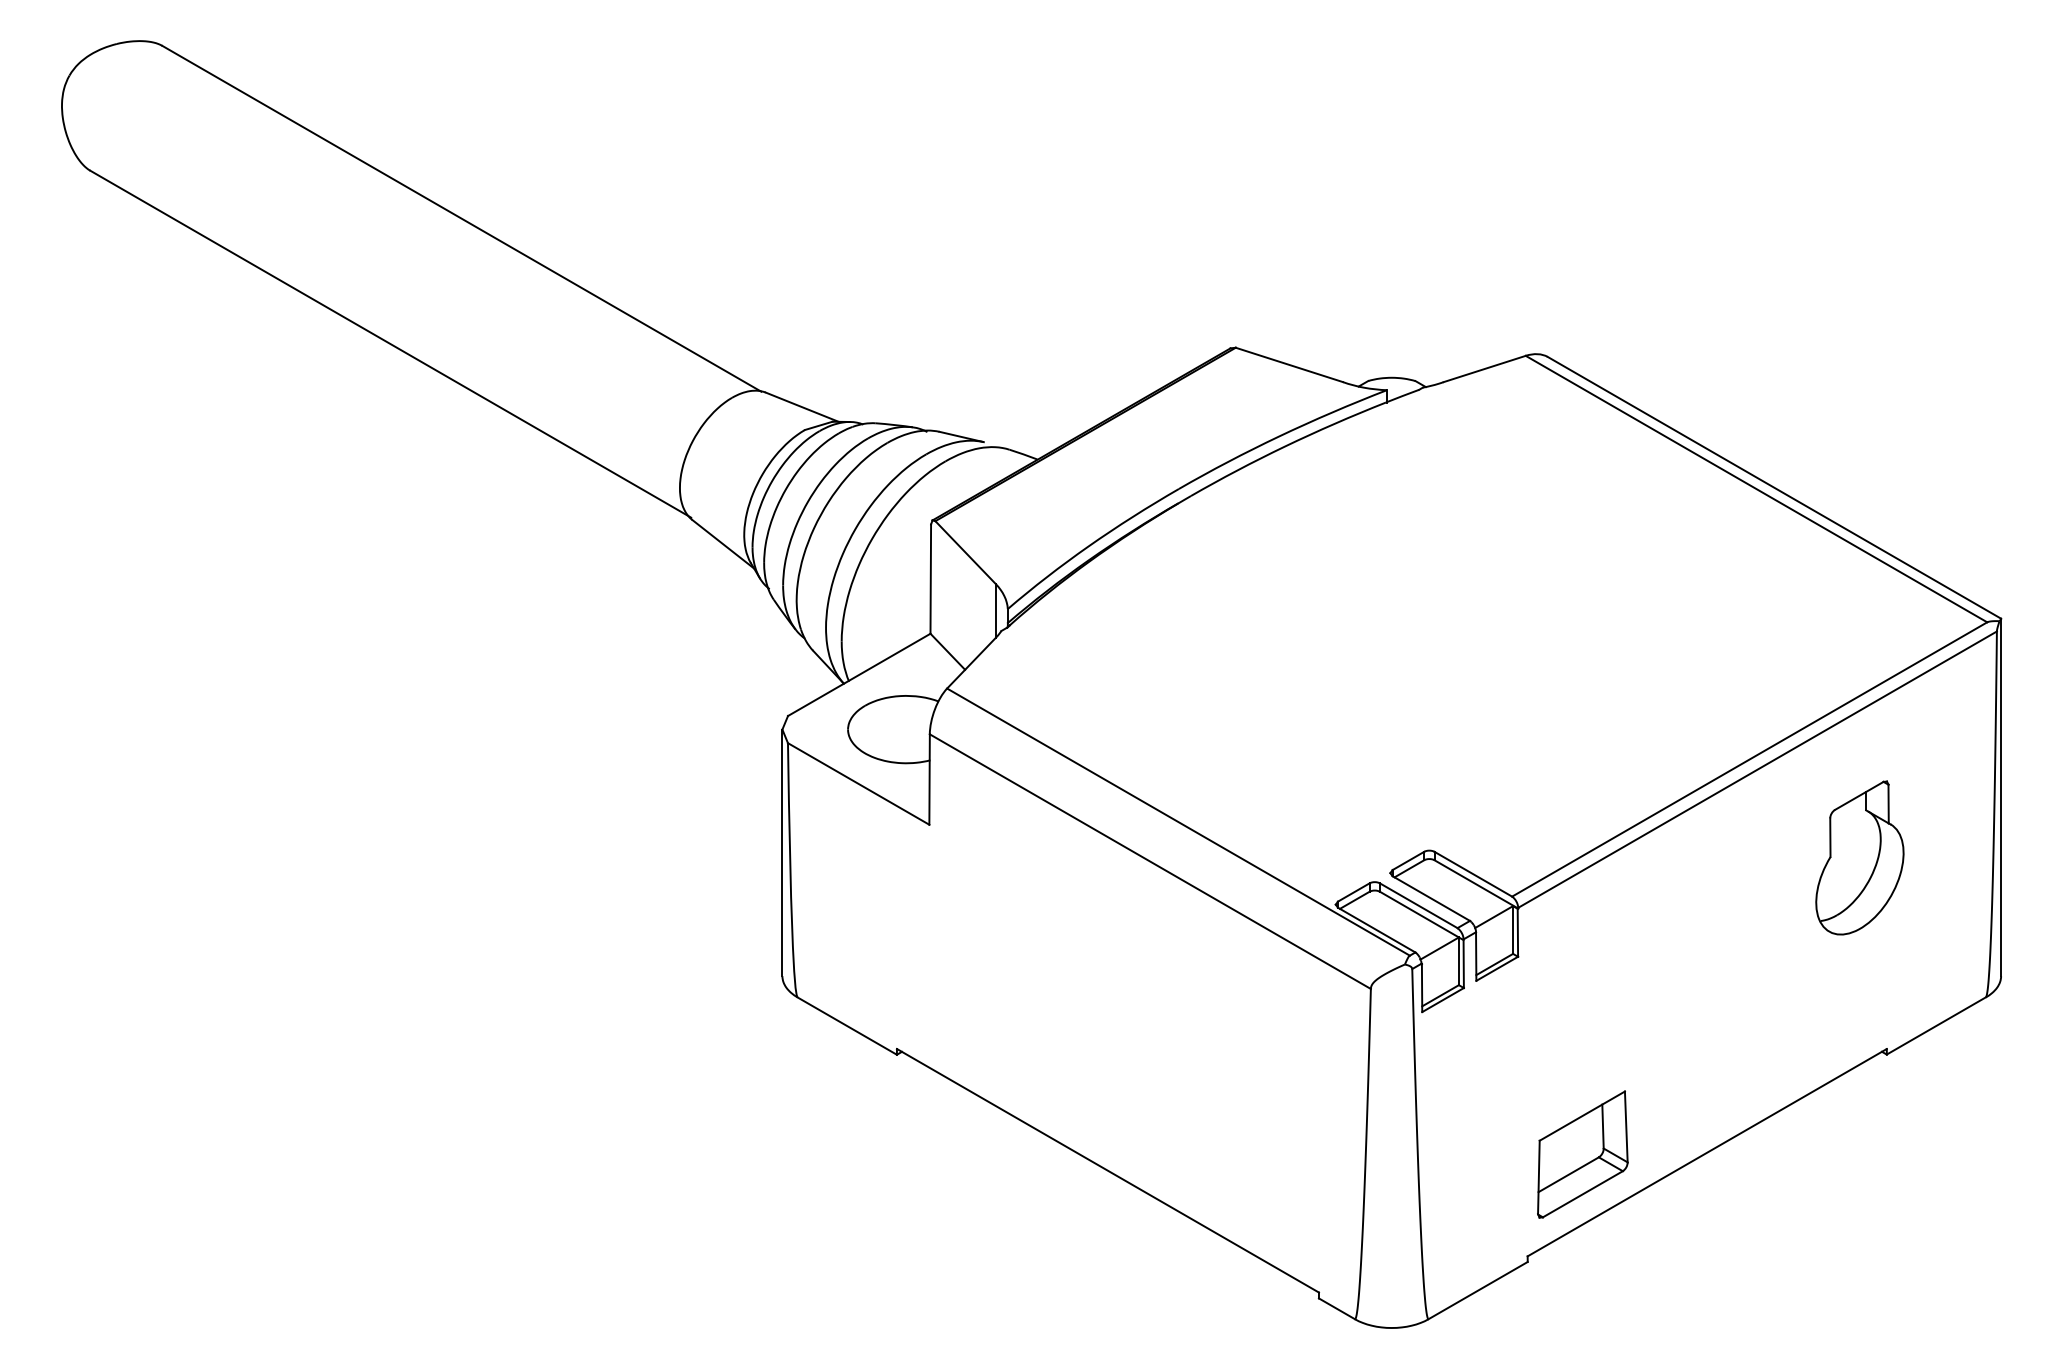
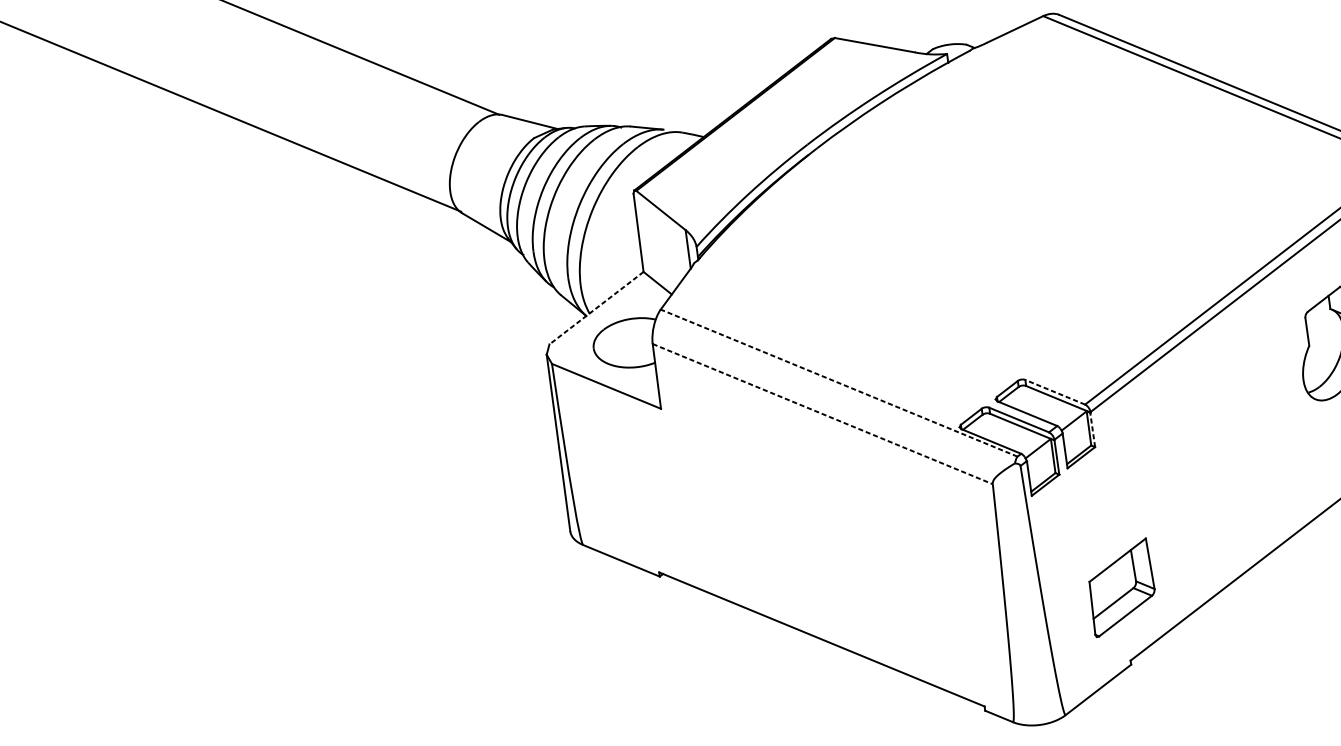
line: (858, 675) -> (596, 308), solid -> dashed
line: (1178, 821) -> (839, 382), solid -> dashed
line: (1150, 861) -> (822, 413), solid -> dashed
line: (1473, 874) -> (1055, 392), solid -> dashed
line: (1517, 932) -> (1092, 429), solid -> dashed
part: (1582, 1154) -> (1121, 587), moved

